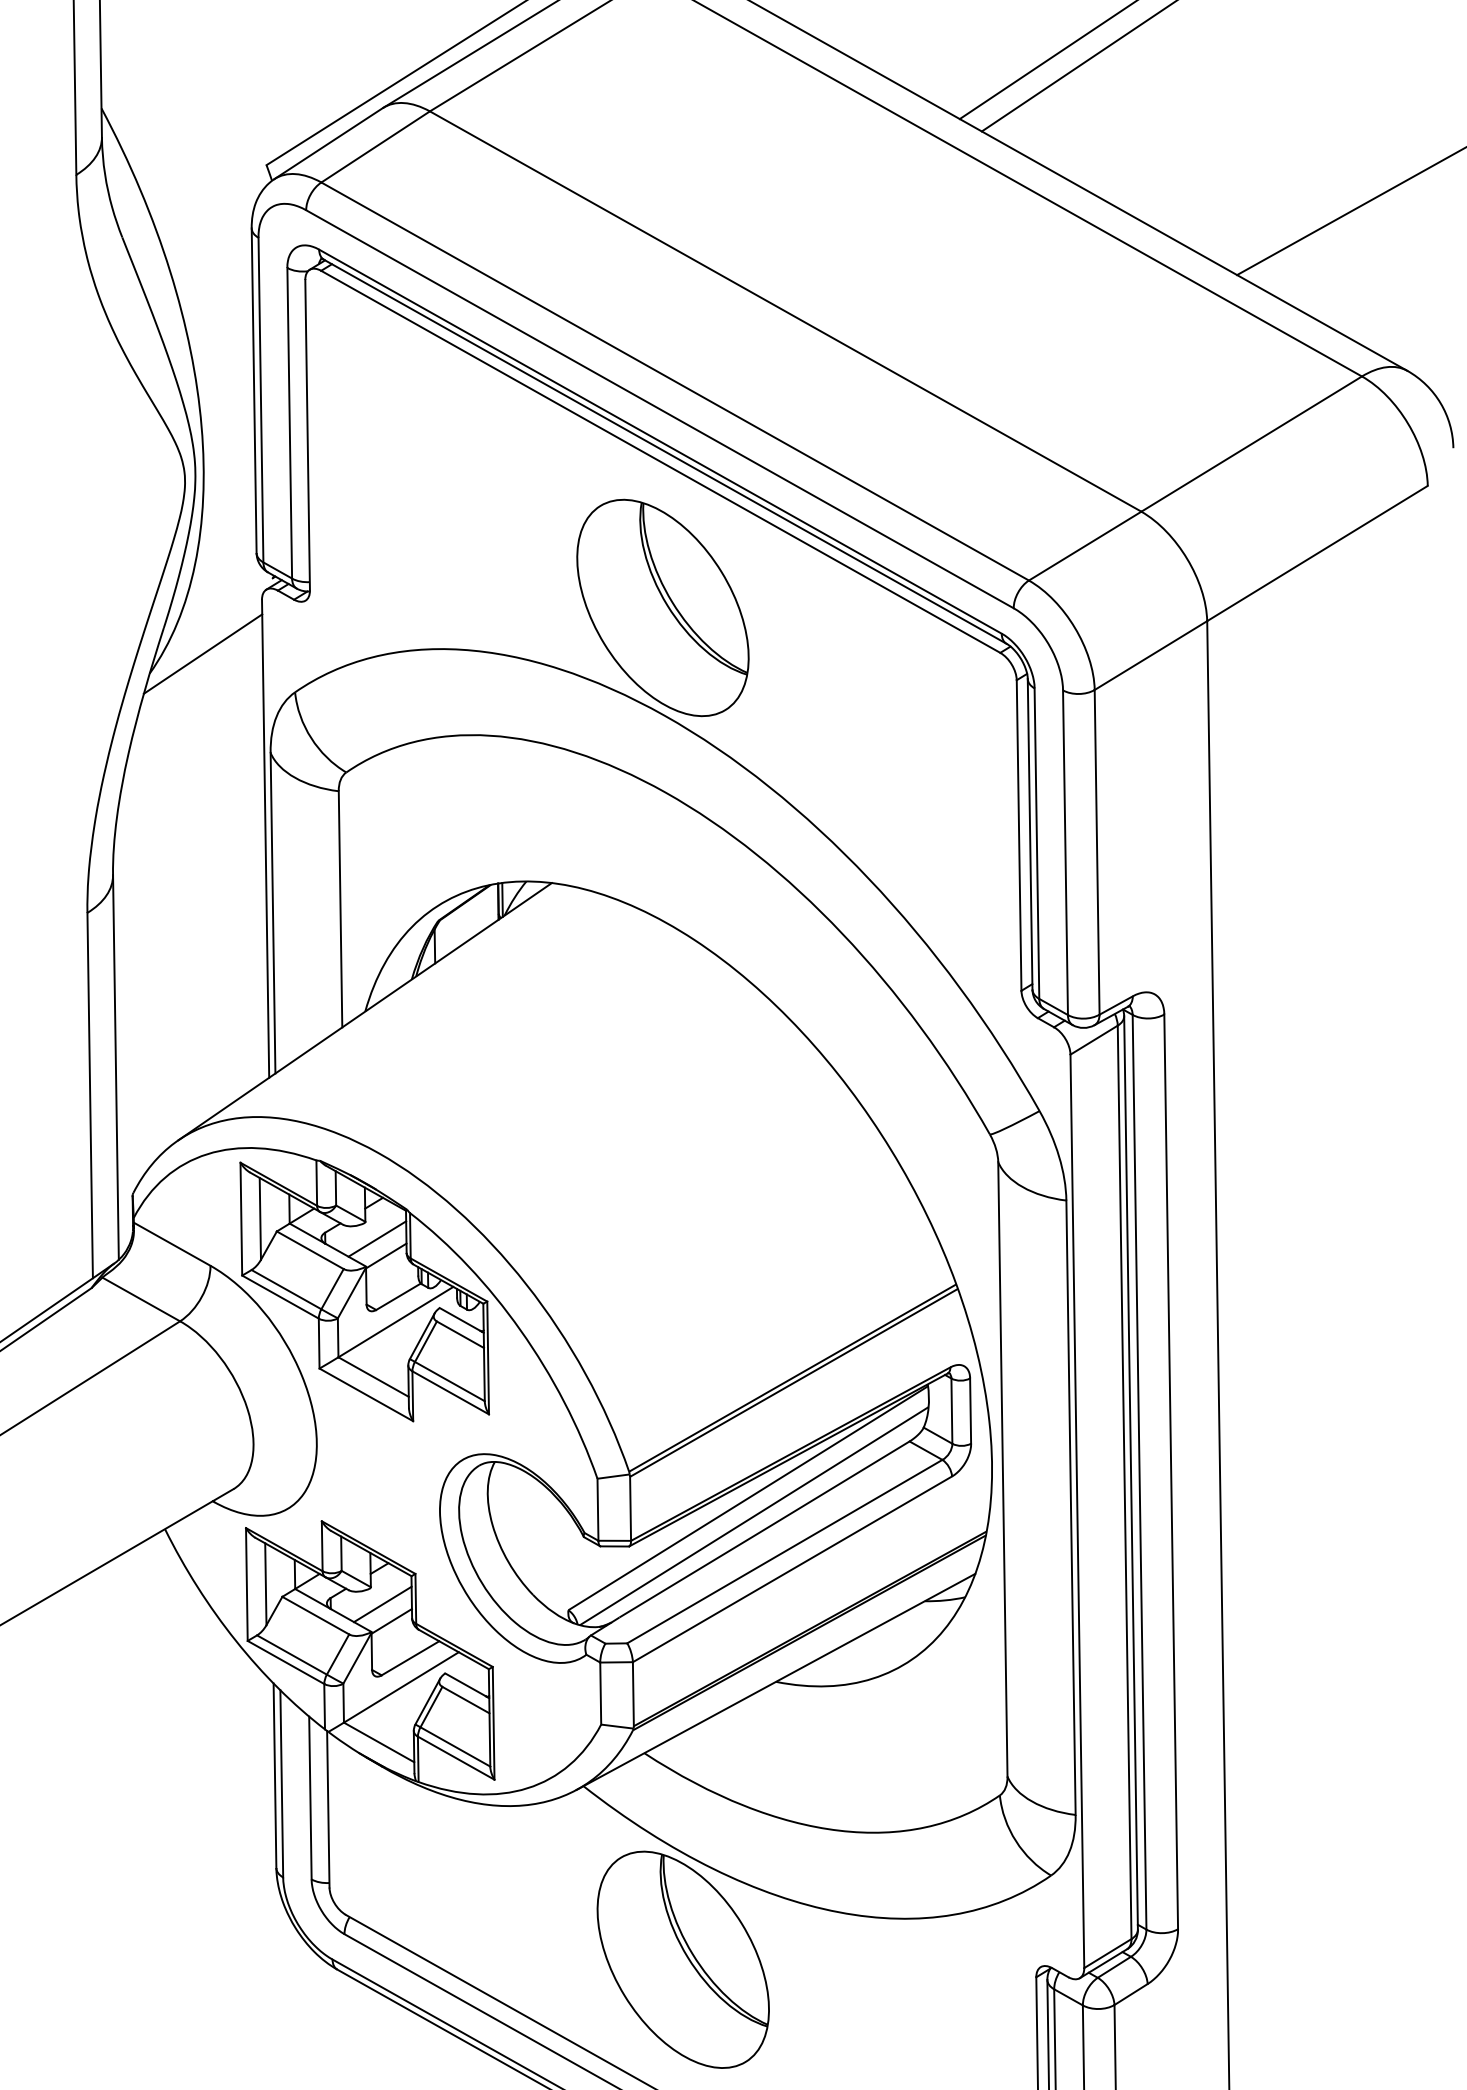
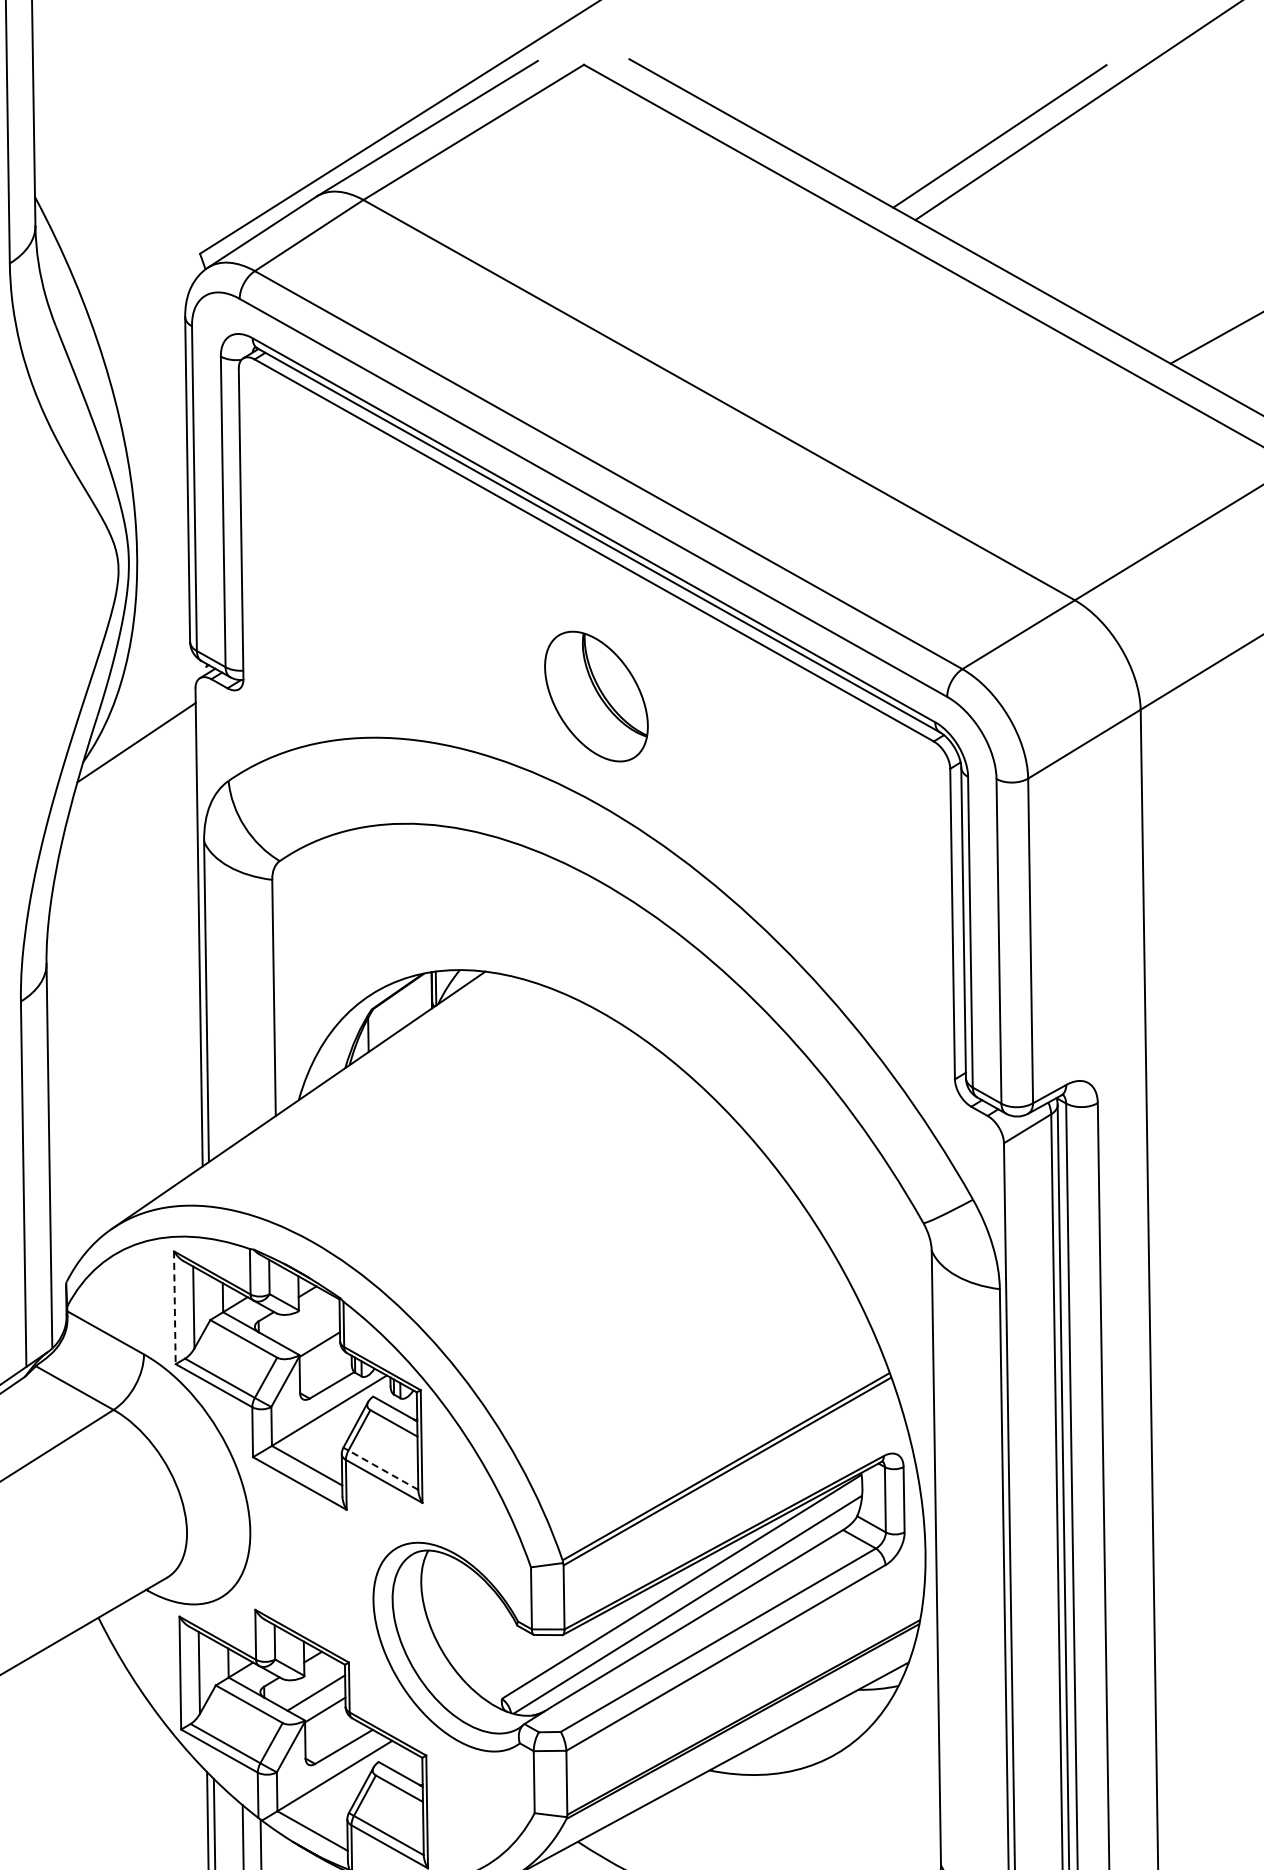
part: (662, 607) -> (595, 696), size x0.6
line: (241, 1219) -> (174, 1308), solid -> dashed
line: (377, 1238) -> (310, 1327), removed
line: (449, 1381) -> (382, 1470), solid -> dashed

